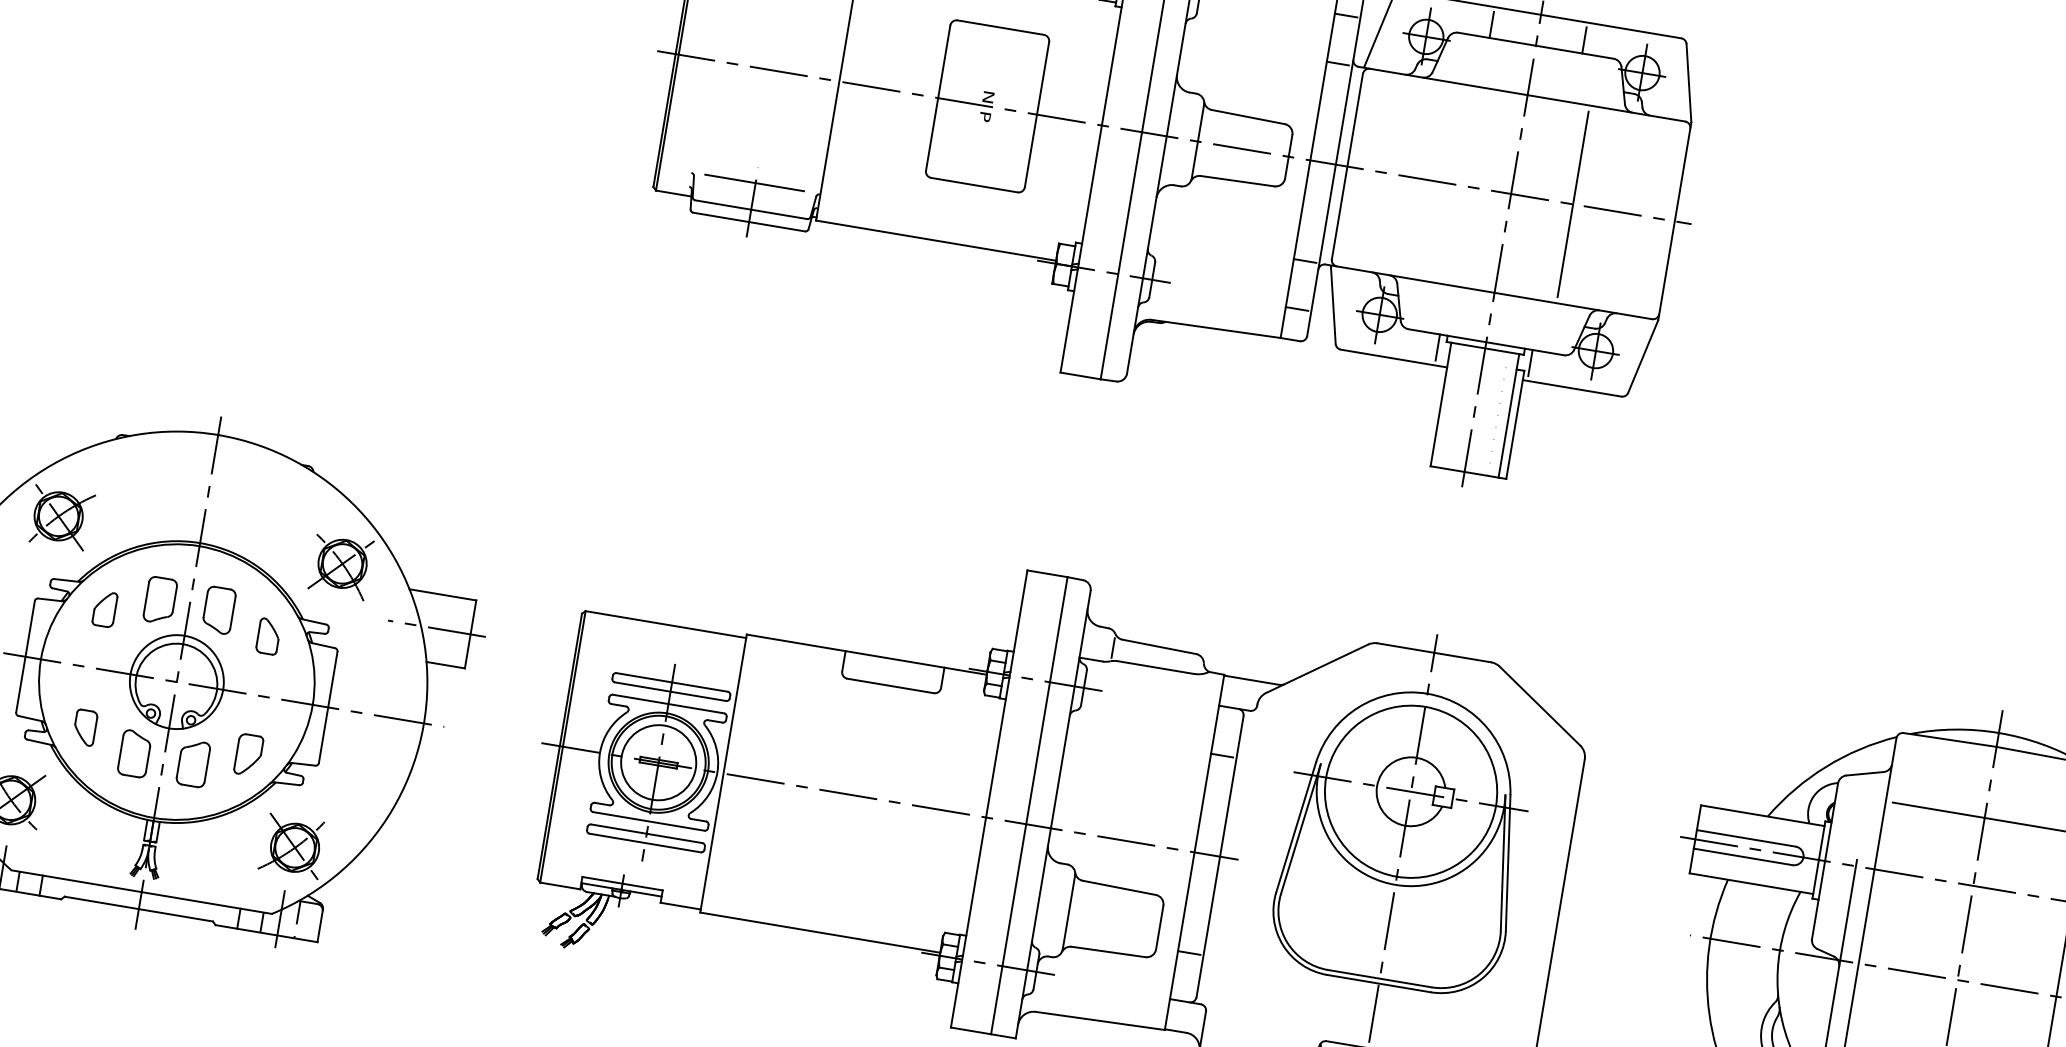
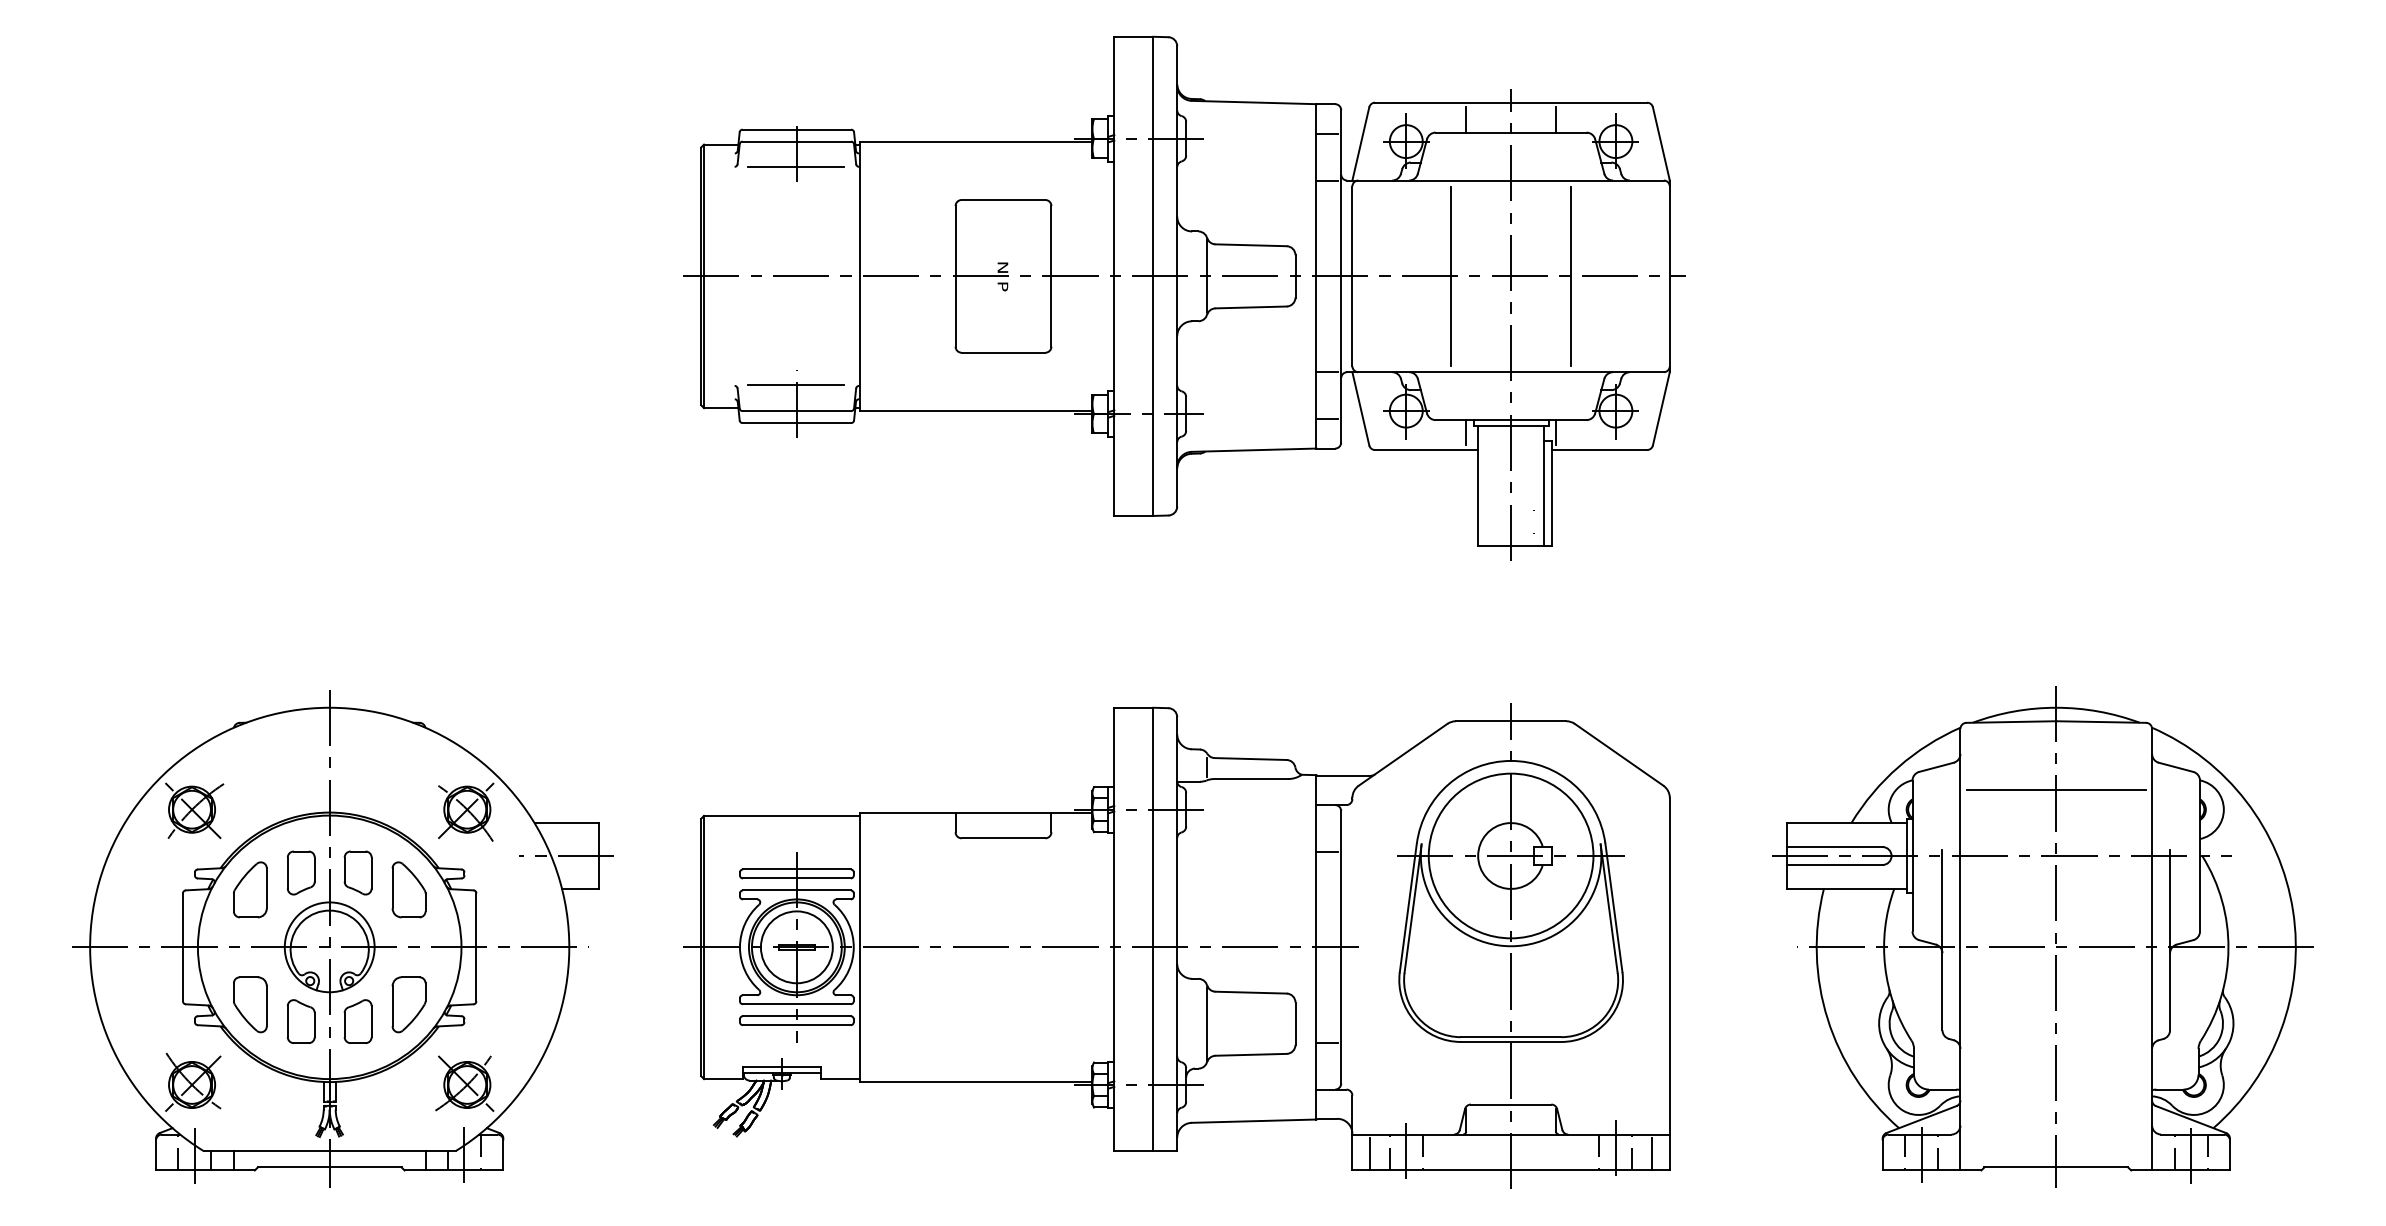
line: (1448, 183) -> (1450, 276), added
part: (105, 608) -> (250, 889), size x1.67
part: (268, 636) -> (408, 889), size x1.67
part: (85, 727) -> (250, 1004), size x1.67
part: (248, 754) -> (408, 1004), size x1.43

